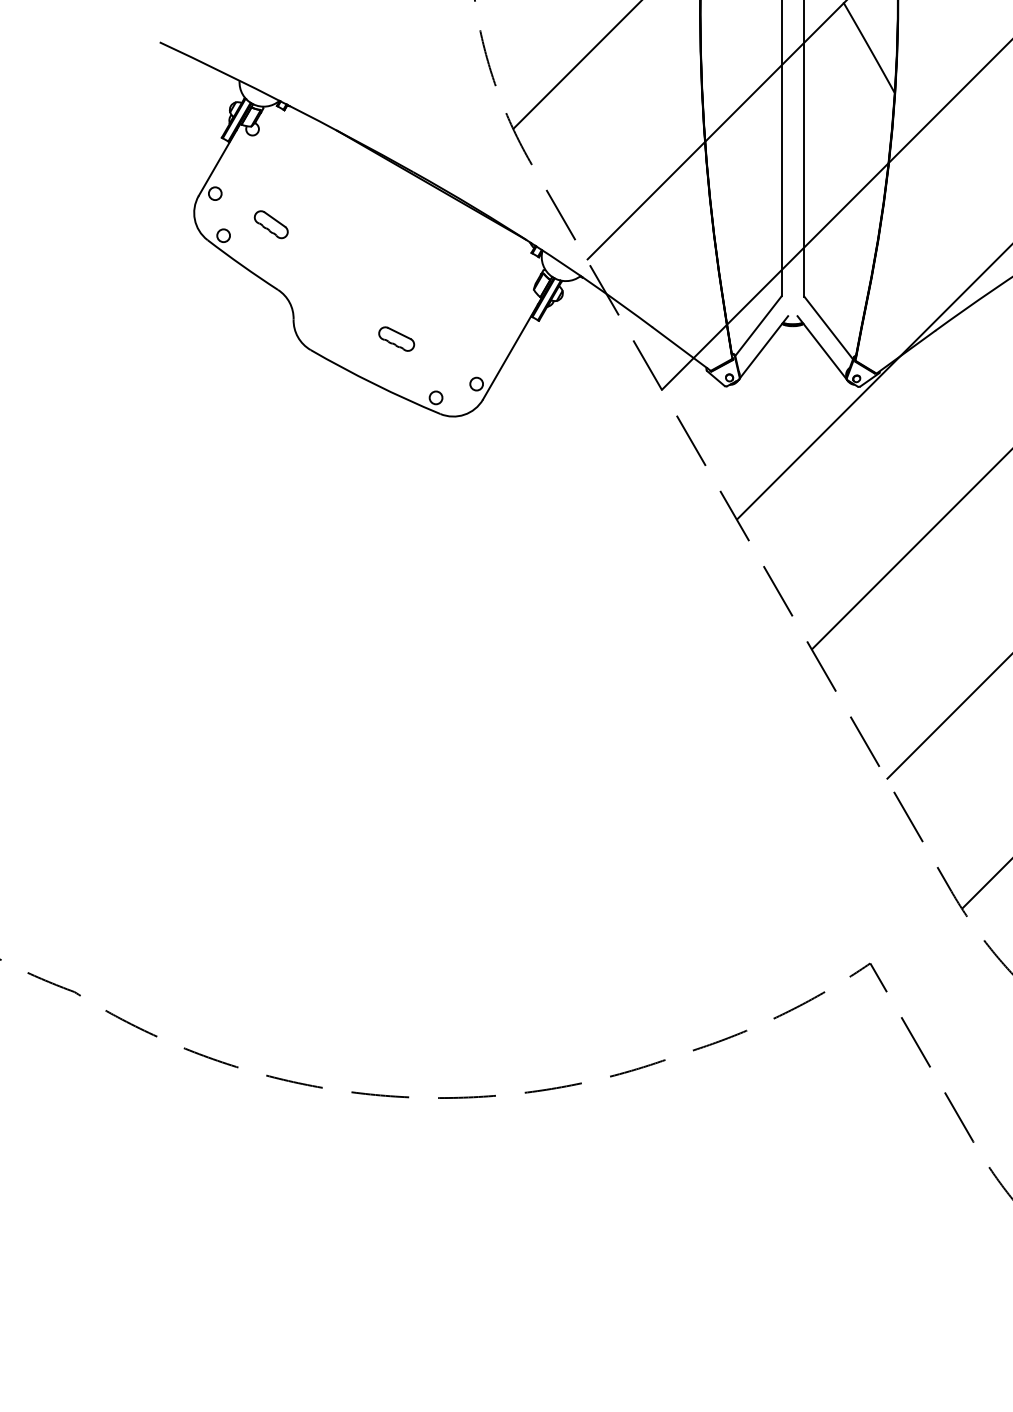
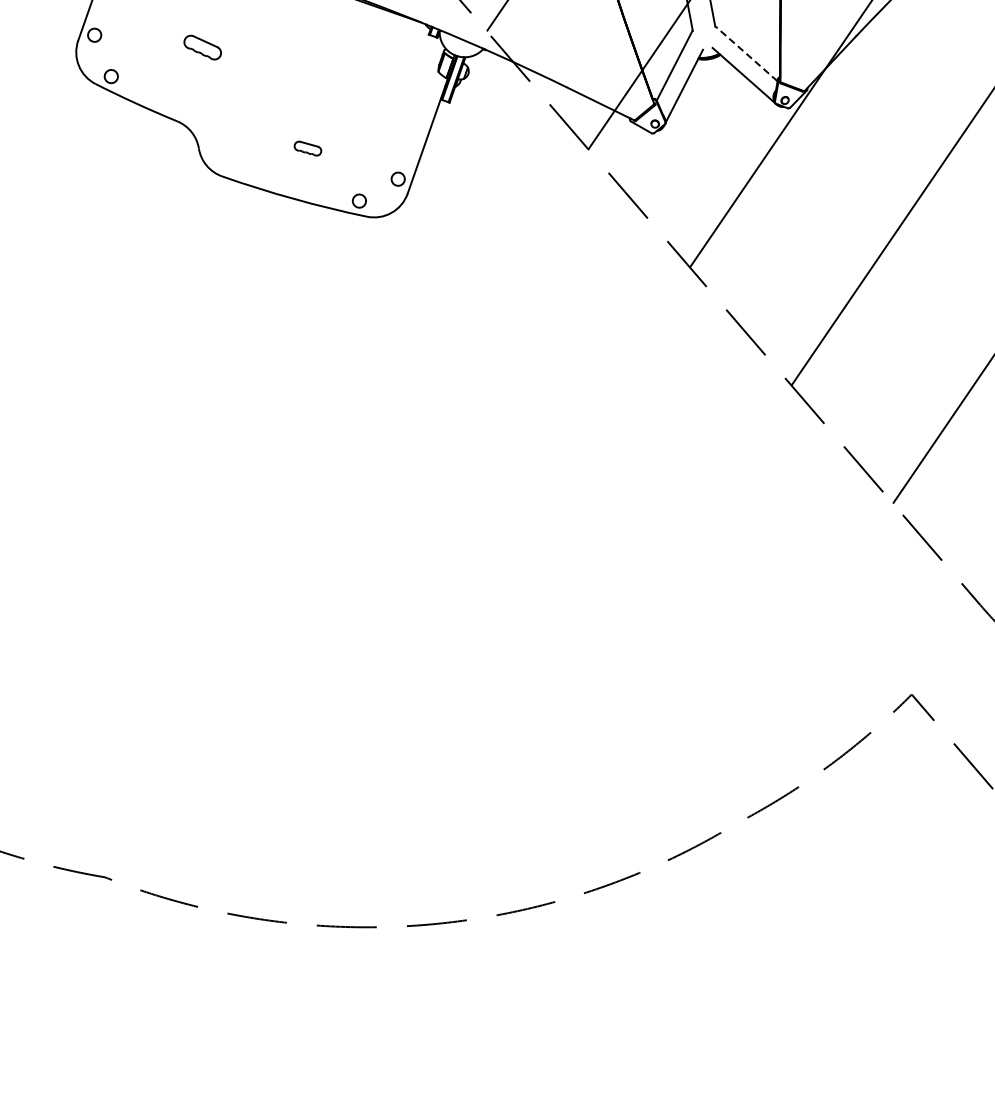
part: (270, 224) -> (201, 47), moved
line: (828, 328) -> (746, 54), solid -> dashed
part: (396, 338) -> (307, 148), size x0.7

